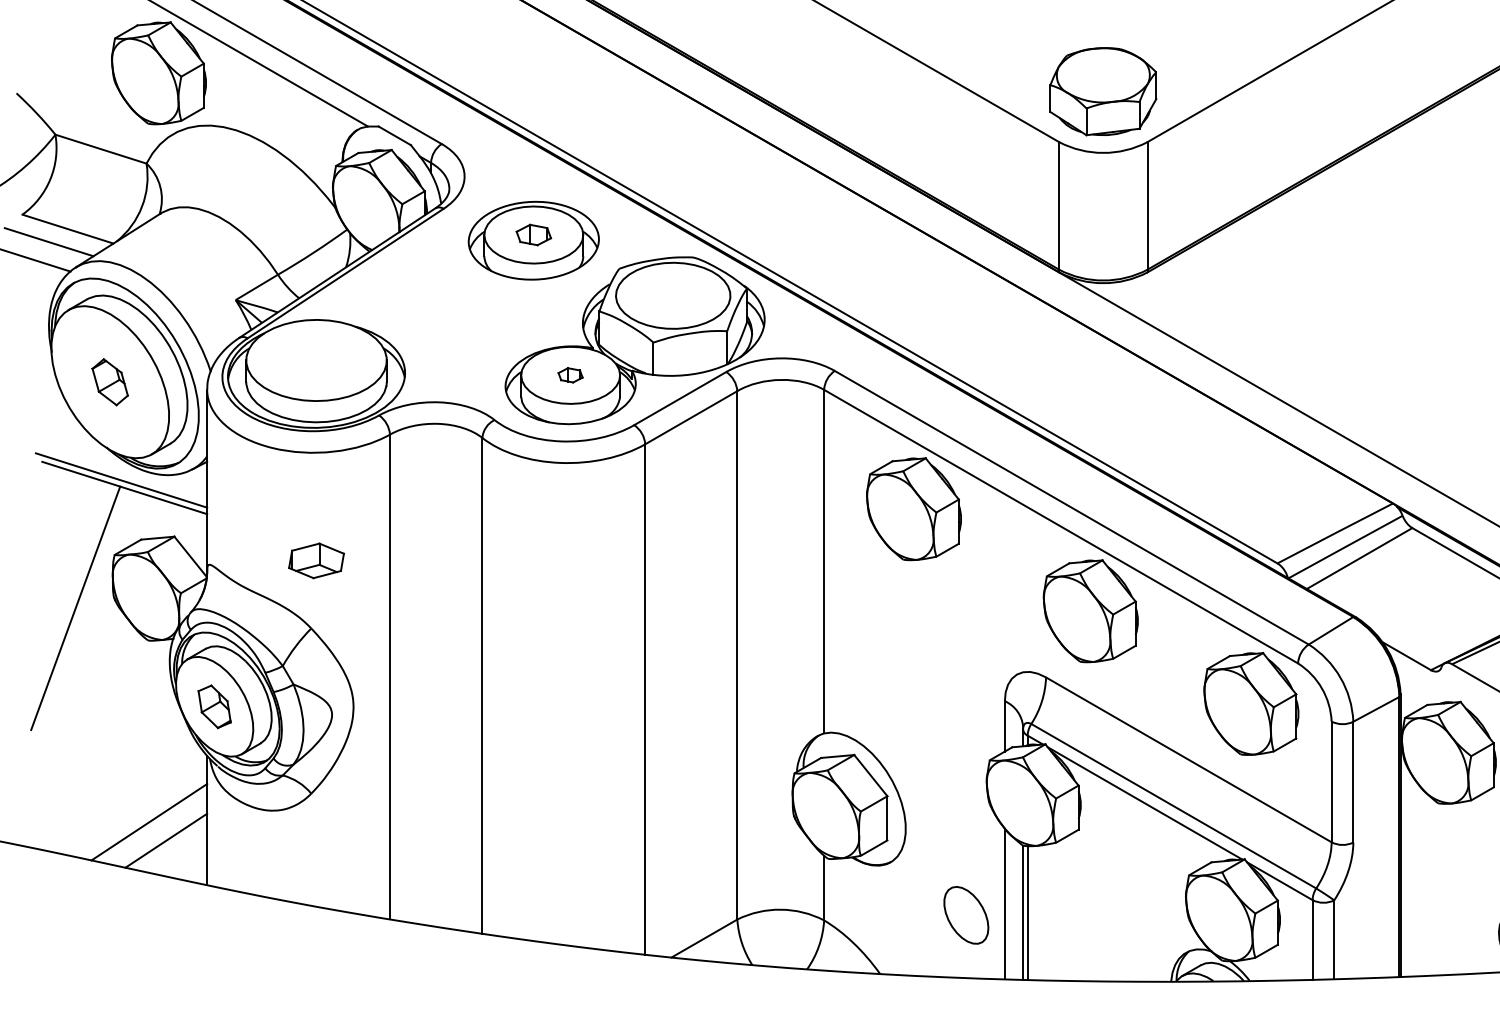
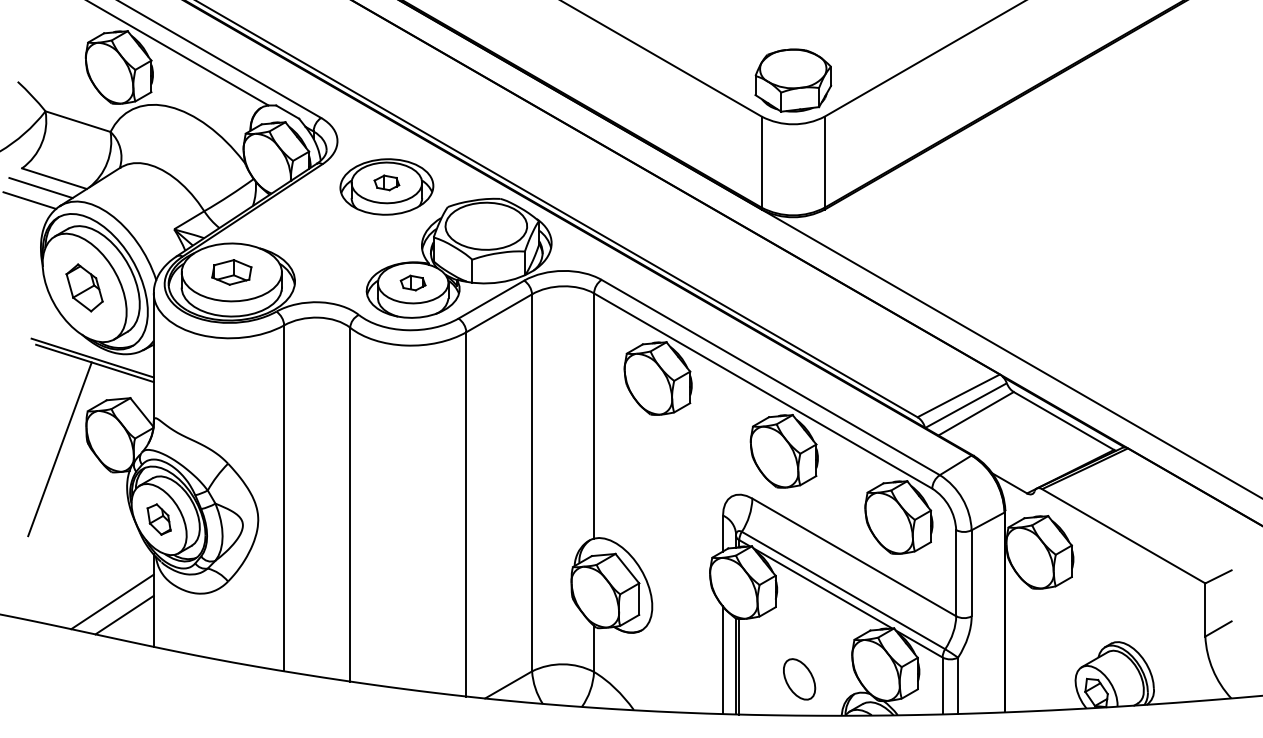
part: (569, 374) -> (412, 282), size x1.43
part: (110, 381) -> (84, 287), size x1.43
part: (316, 560) -> (231, 272), moved
part: (966, 915) -> (799, 679), moved

